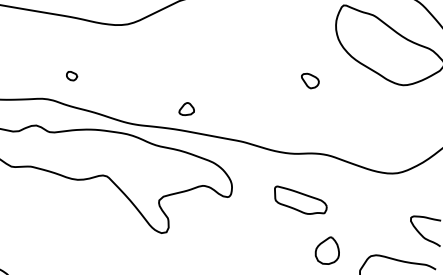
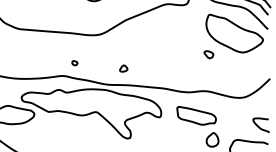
part: (309, 80) -> (208, 54), moved
part: (186, 108) -> (123, 68), moved
part: (300, 200) -> (196, 115), size x1.43

